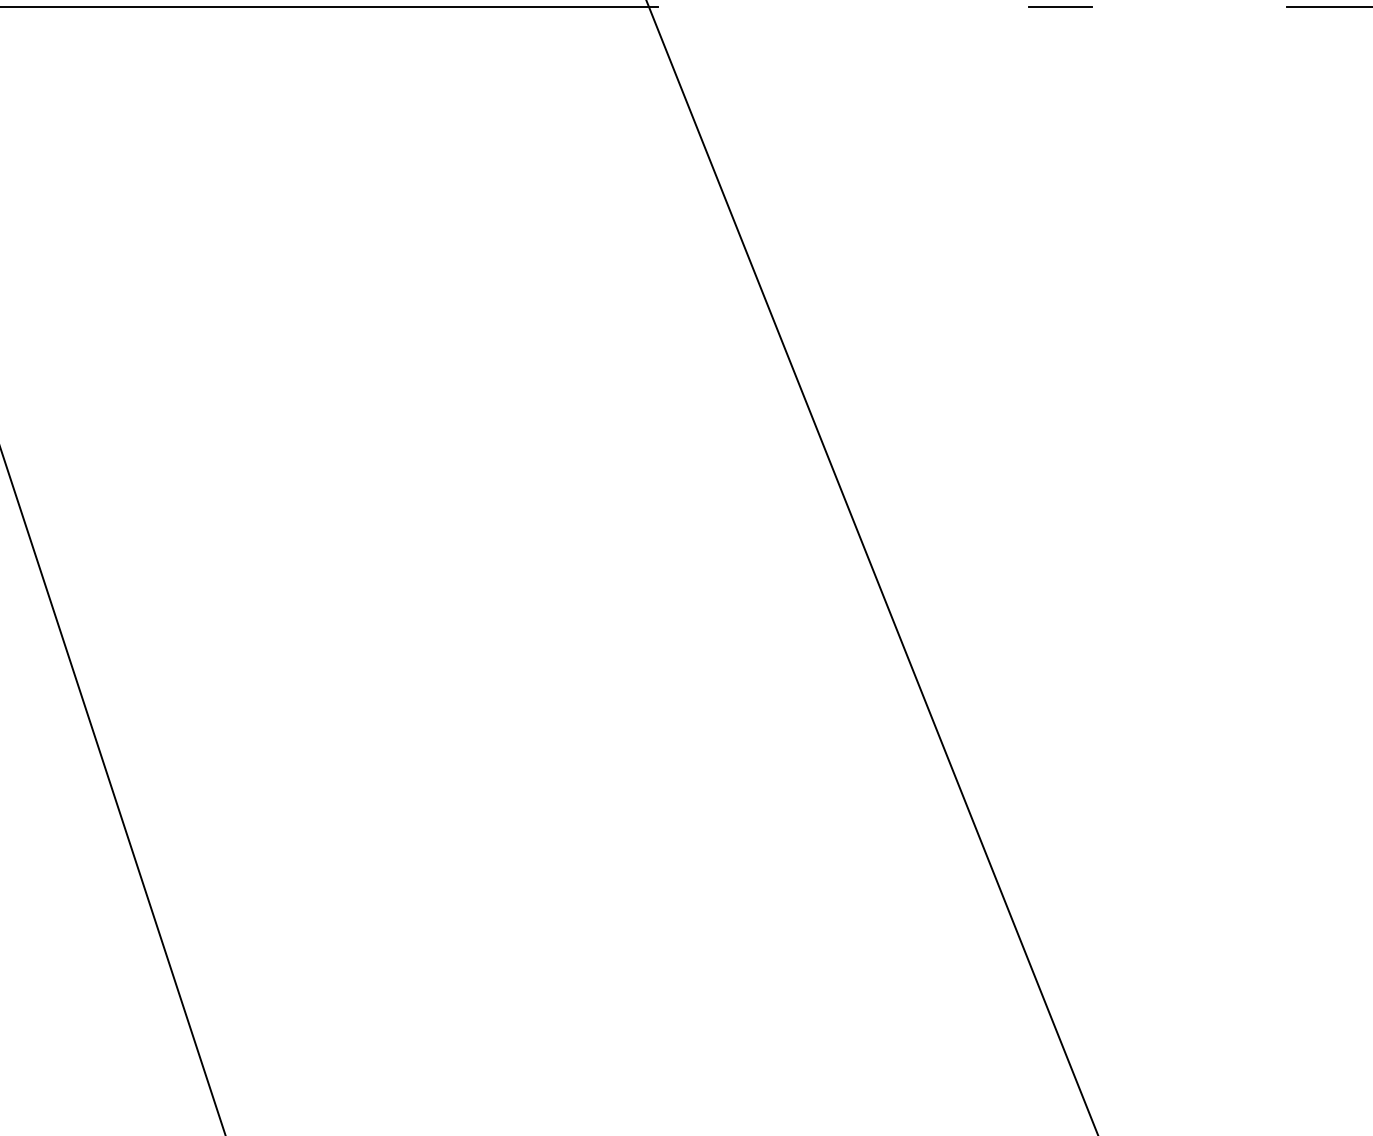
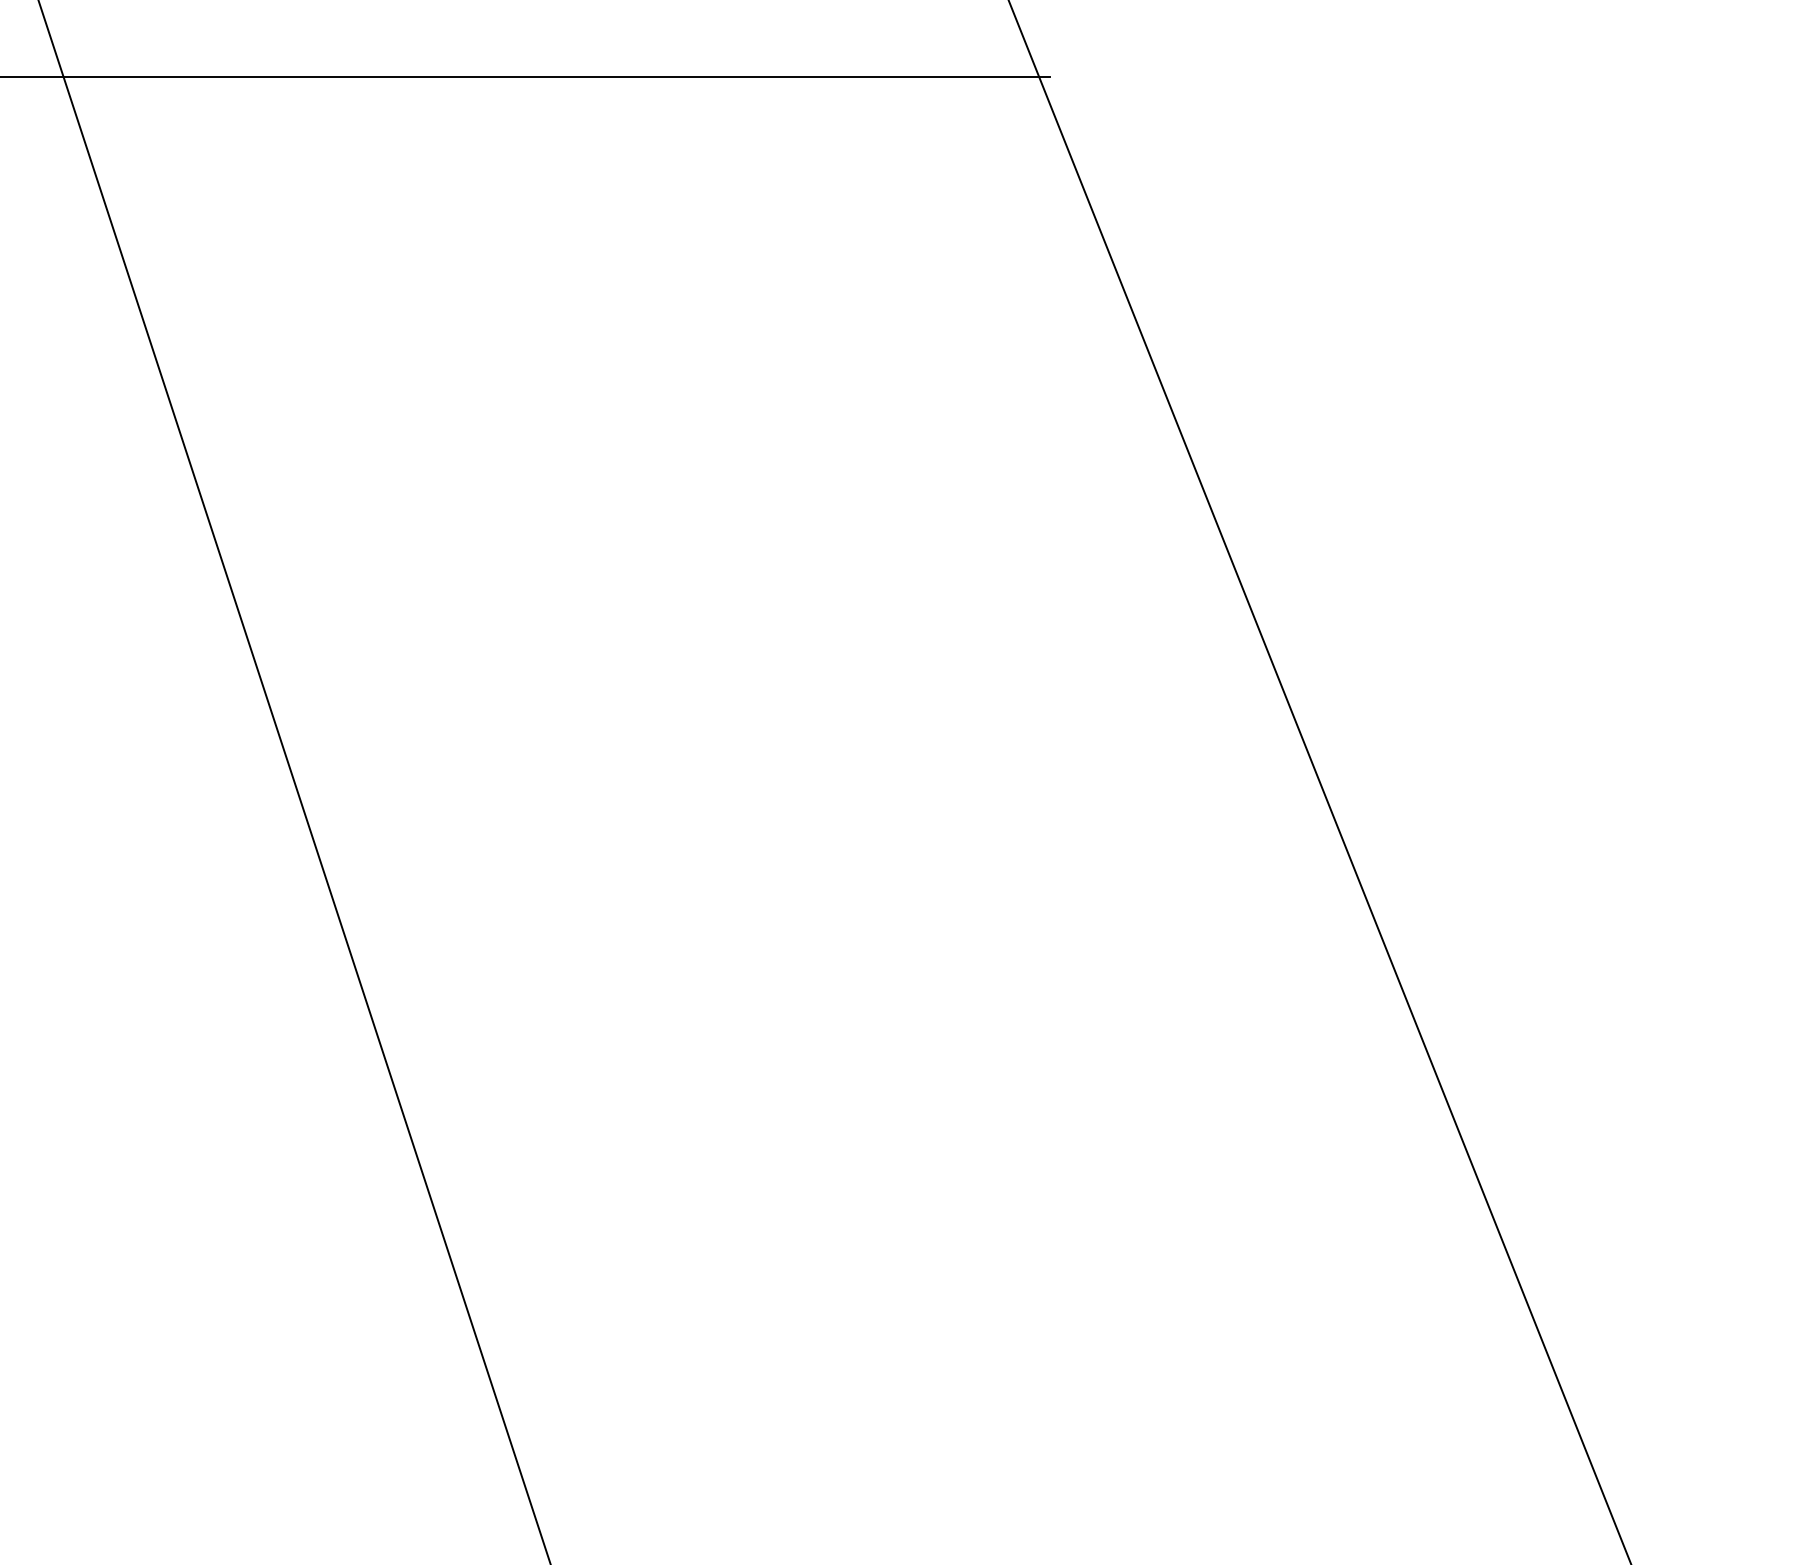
line: (1060, 7) -> (1545, 77), removed

